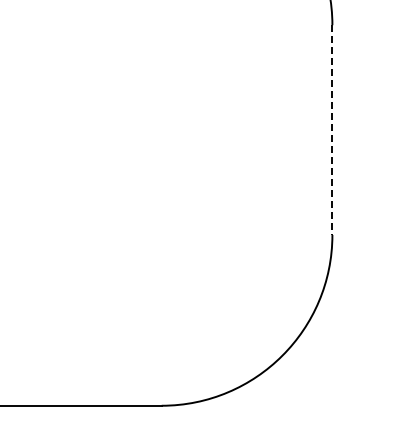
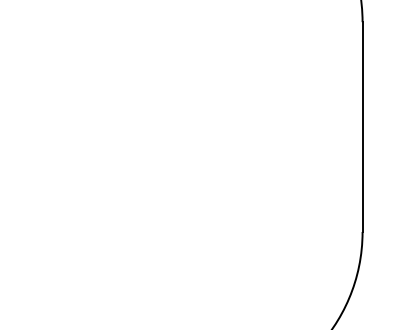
line: (332, 130) -> (362, 127), dashed -> solid

